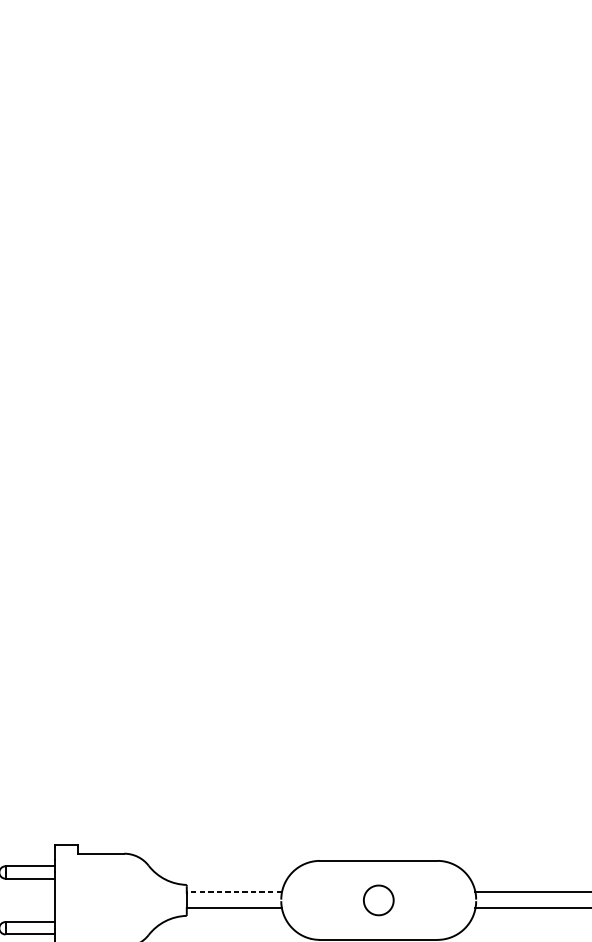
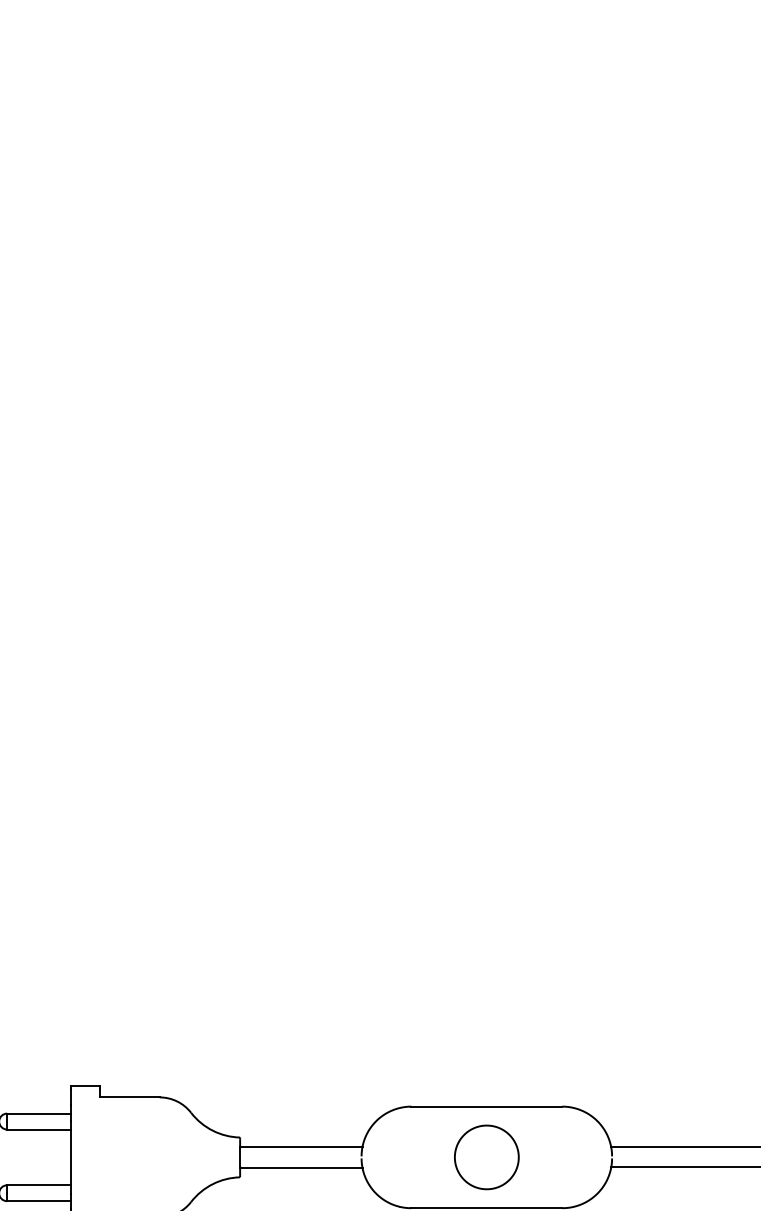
line: (233, 892) -> (300, 1147), dashed -> solid
part: (378, 900) -> (486, 1157), size x1.67

